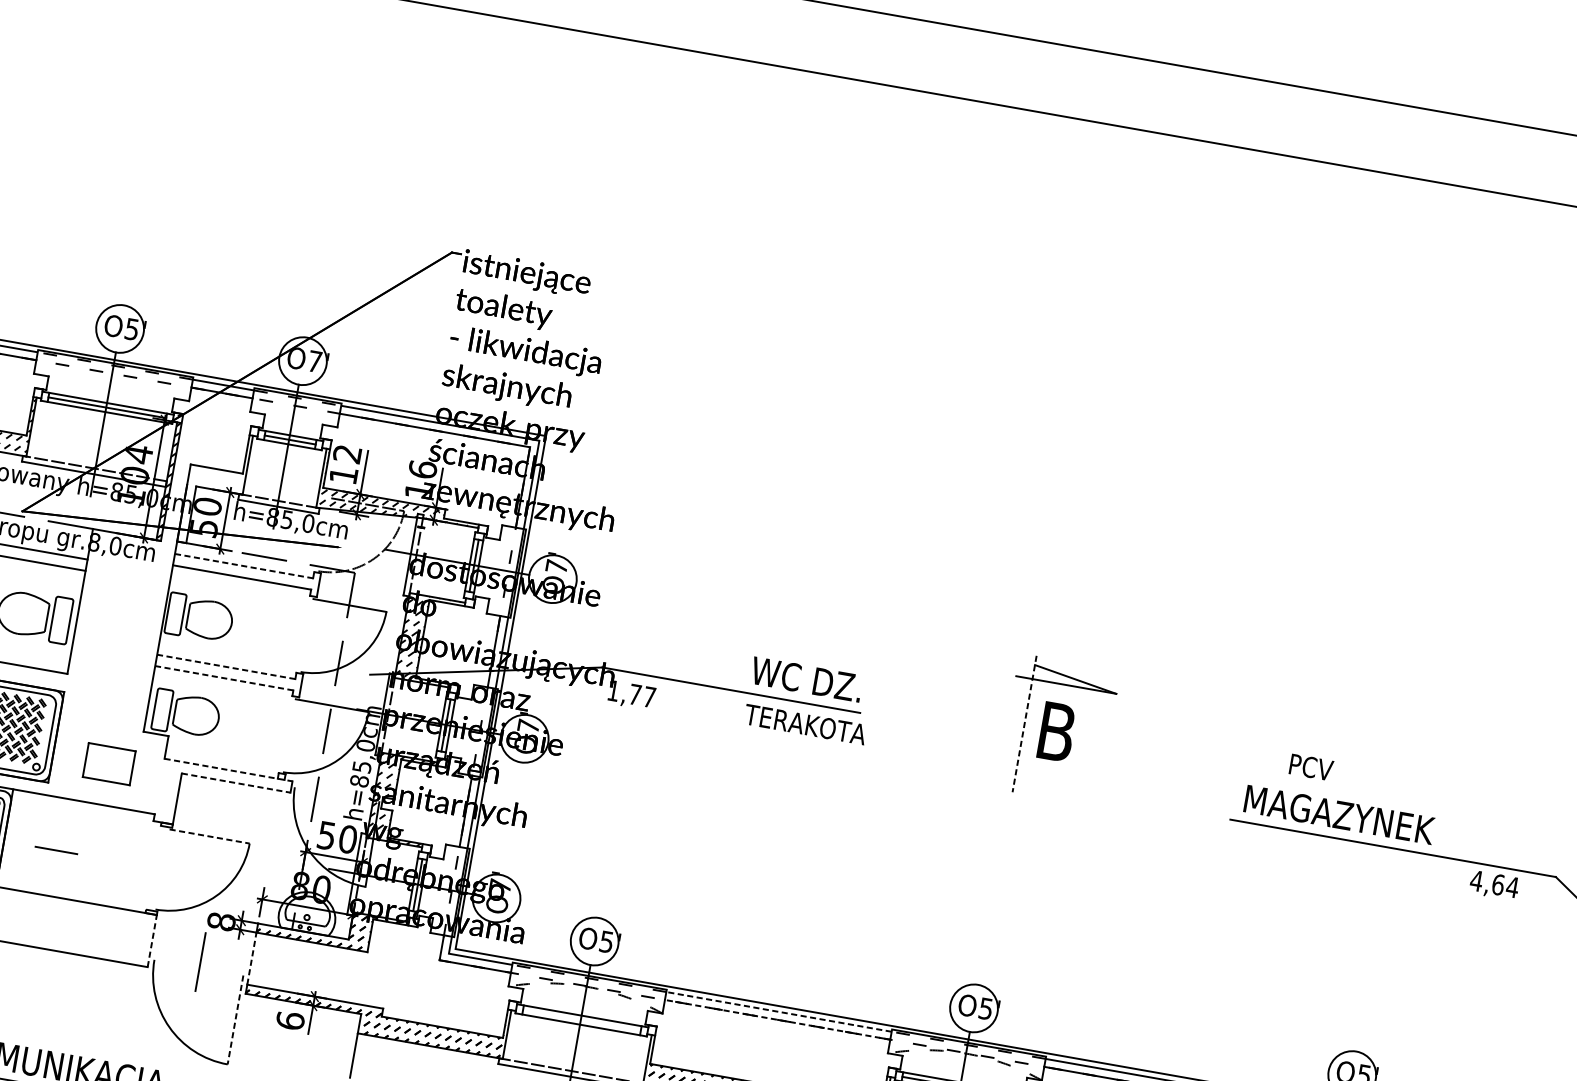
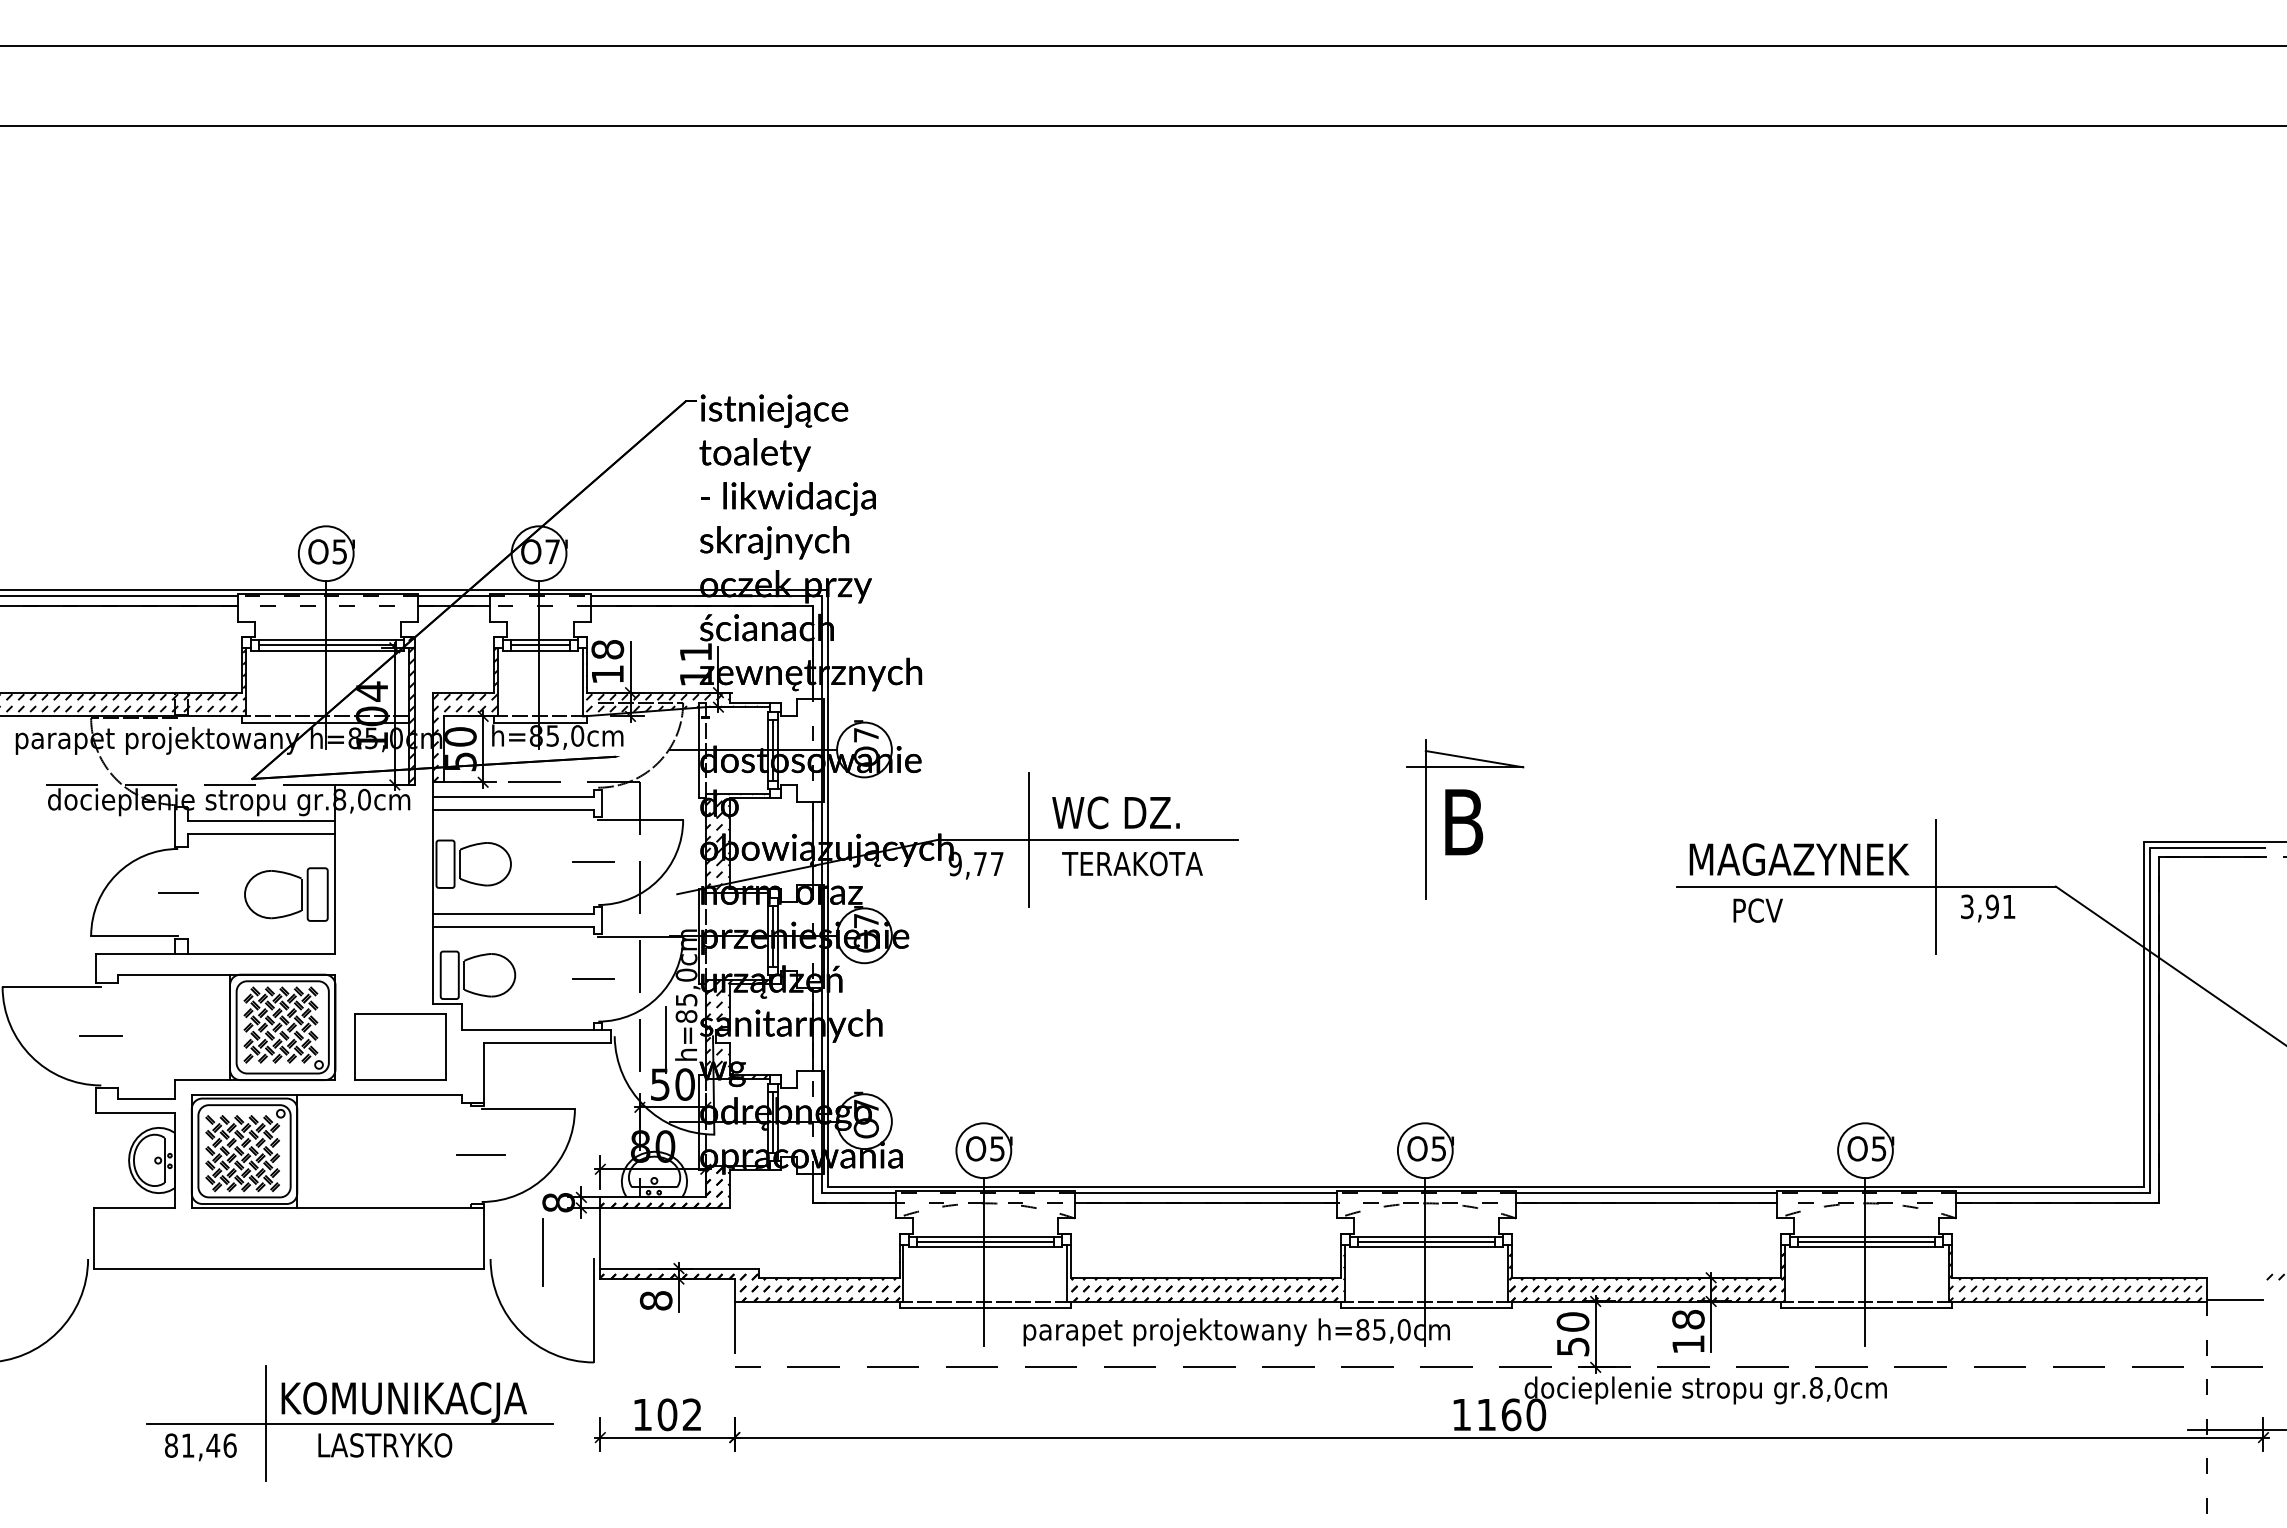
text: (347, 453) -> (607, 649), 12 -> 18
text: (422, 468) -> (695, 651), 16 -> 11
hatch: (214, 488) -> (464, 714), added
line: (244, 565) -> (513, 796), dashed -> solid
line: (302, 634) -> (593, 862), added
line: (225, 667) -> (512, 914), dashed -> solid
line: (223, 678) -> (512, 927), dashed -> solid
text: (806, 679) -> (1115, 812), moved
line: (680, 680) -> (1028, 839), added
text: (613, 690) -> (954, 863), 1,77 -> 9,77
text: (805, 724) -> (1132, 863), moved
line: (1024, 724) -> (1425, 820), dashed -> solid
line: (285, 734) -> (593, 978), added
part: (109, 763) -> (400, 1046), size x1.67
text: (1310, 767) -> (1757, 910), moved
line: (228, 770) -> (536, 1030), dashed -> solid
line: (236, 783) -> (548, 1043), dashed -> solid
line: (338, 798) -> (666, 1040), added
line: (209, 836) -> (528, 1108), dashed -> solid
line: (55, 849) -> (480, 1154), moved
line: (1453, 858) -> (1936, 886), added
text: (1494, 883) -> (1988, 906), 4,64 -> 3,91
line: (152, 940) -> (484, 1237), dashed -> solid
line: (252, 958) -> (600, 1237), dashed -> solid
line: (778, 1011) -> (1205, 1193), dashed -> solid
line: (235, 1019) -> (594, 1310), dashed -> solid
line: (777, 1019) -> (1205, 1202), dashed -> solid
text: (289, 1020) -> (655, 1300), 6 -> 8
line: (581, 1020) -> (984, 1242), added

